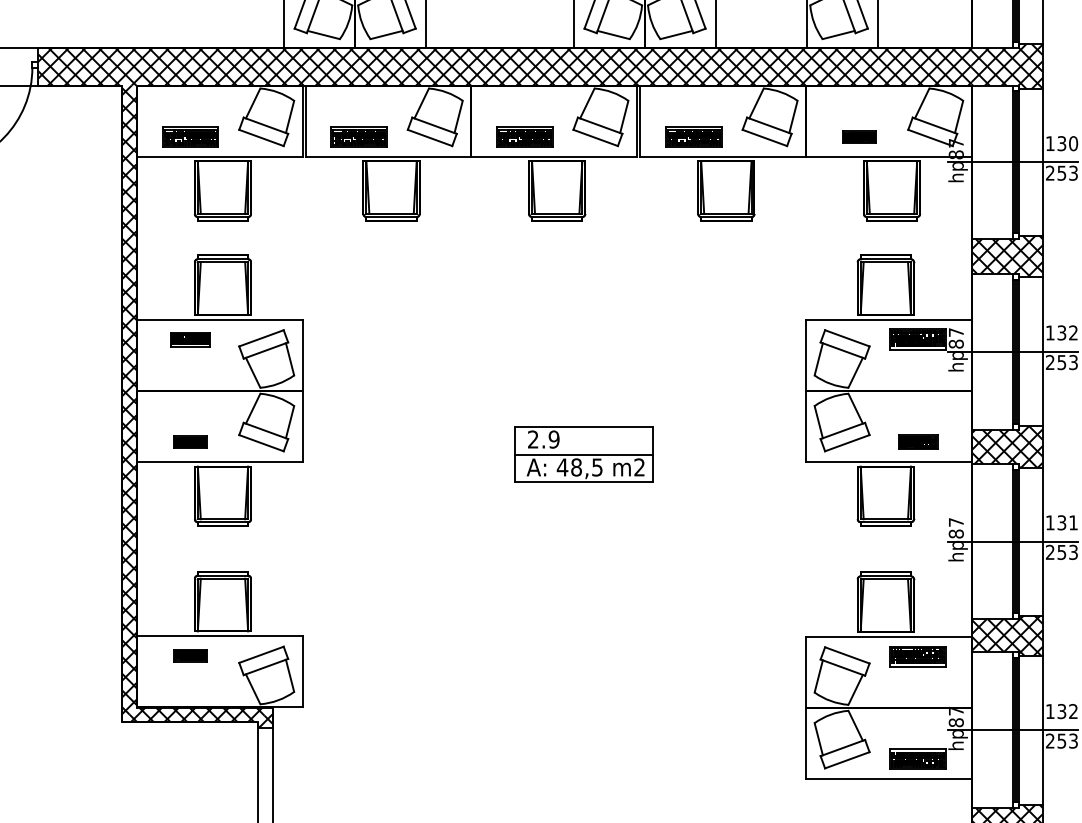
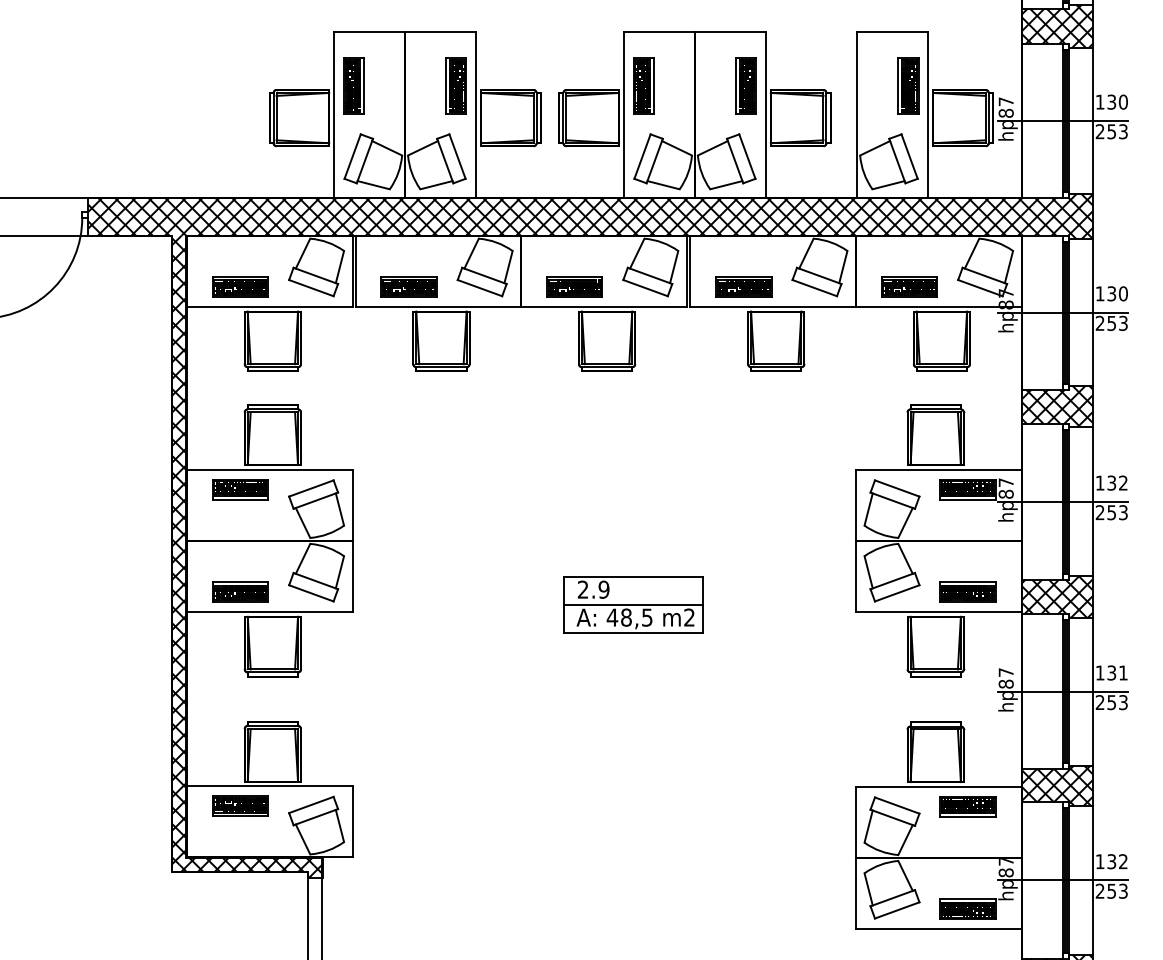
part: (859, 136) -> (909, 286), size x1.67
part: (190, 339) -> (240, 489), size x1.43
part: (190, 441) -> (240, 591), size x1.67
part: (917, 441) -> (967, 591), size x1.43
part: (190, 655) -> (240, 805), size x1.67

